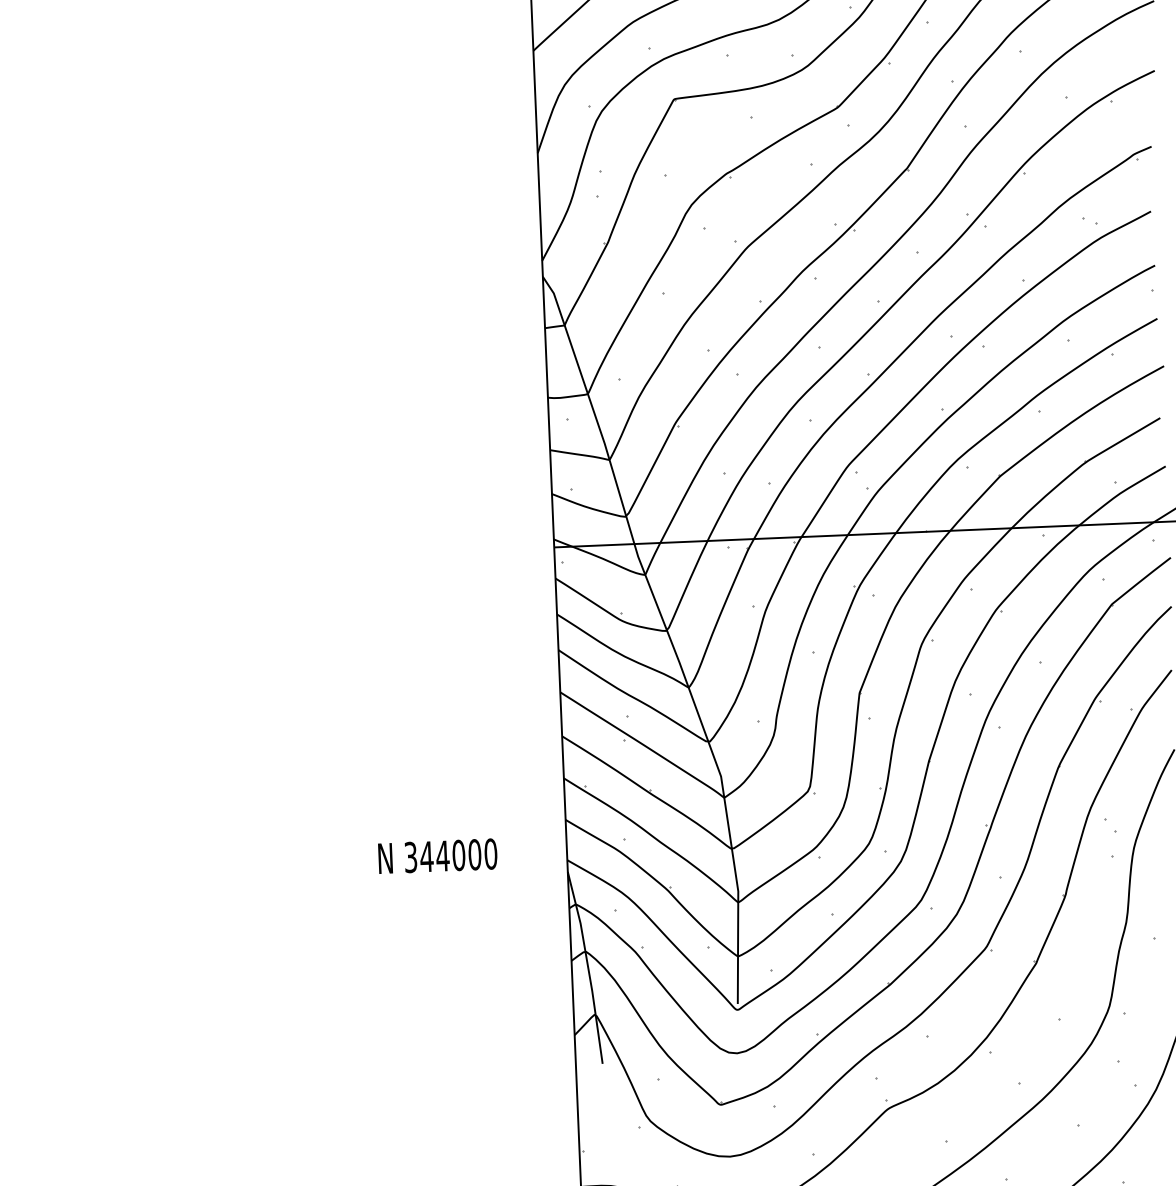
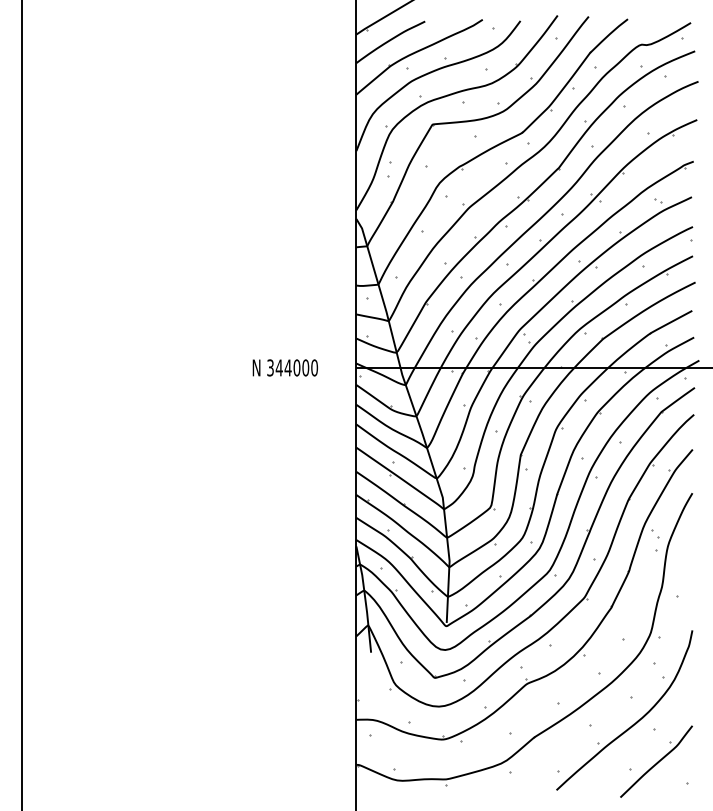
text: (436, 855) -> (284, 367), moved

